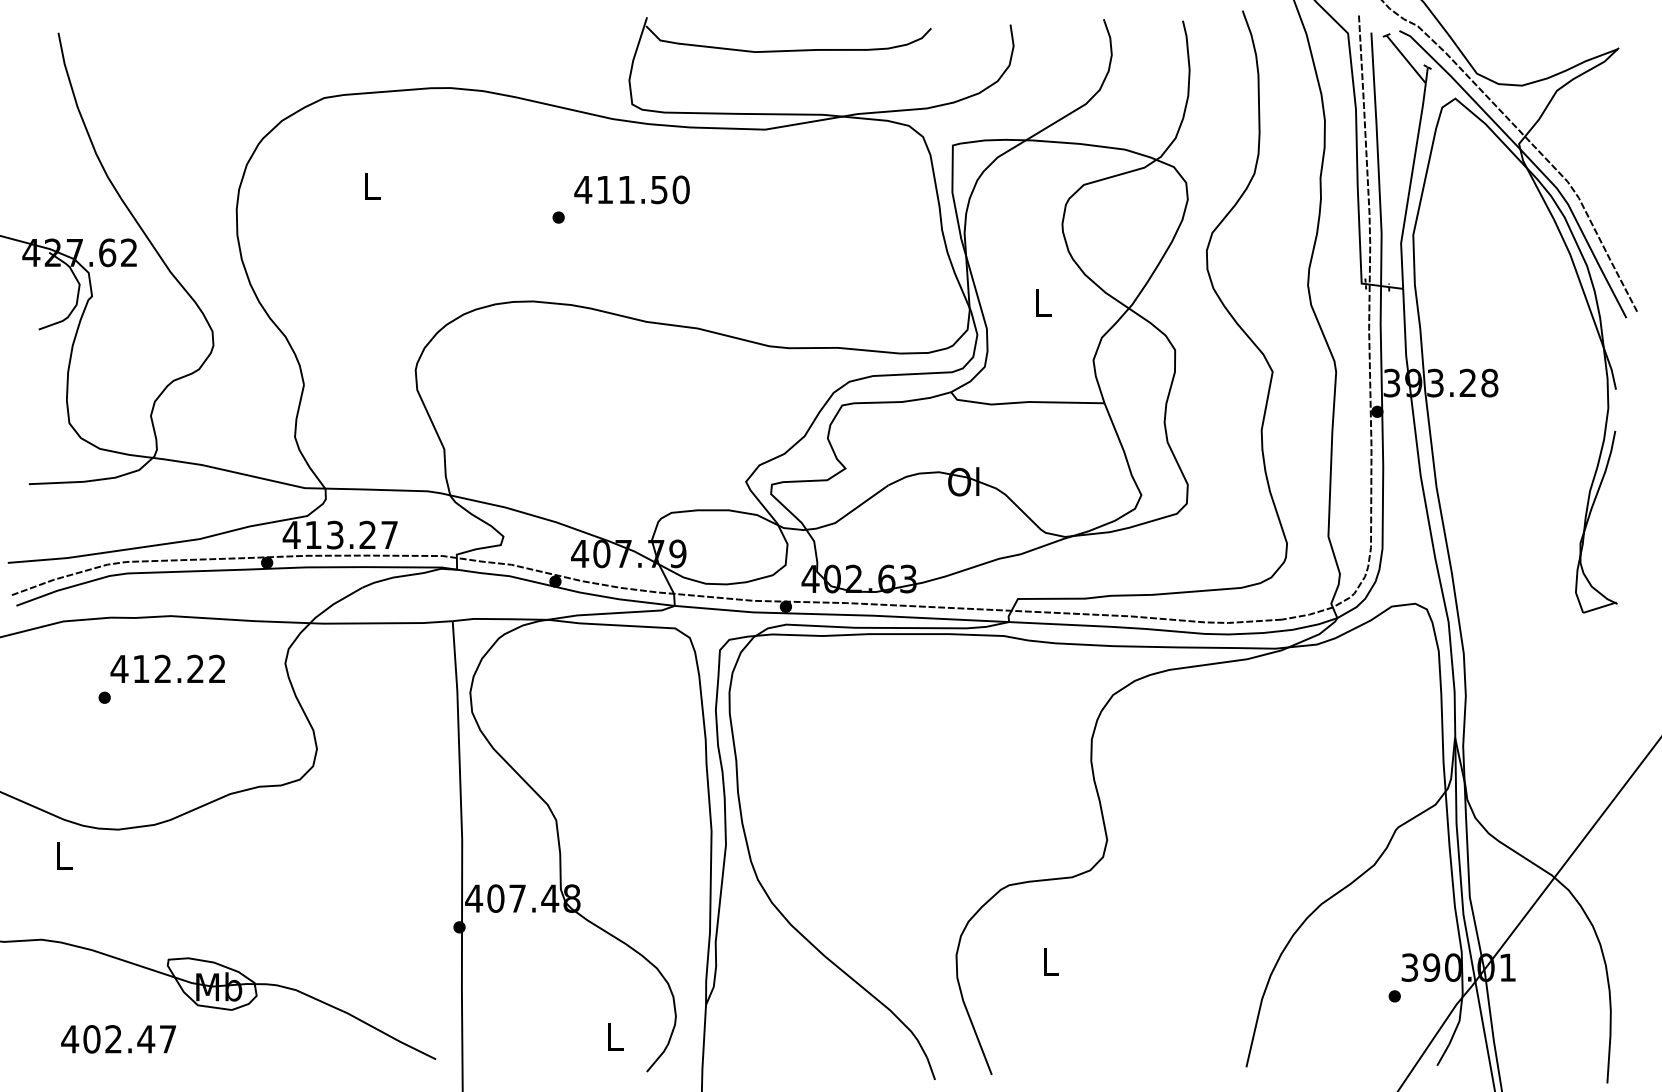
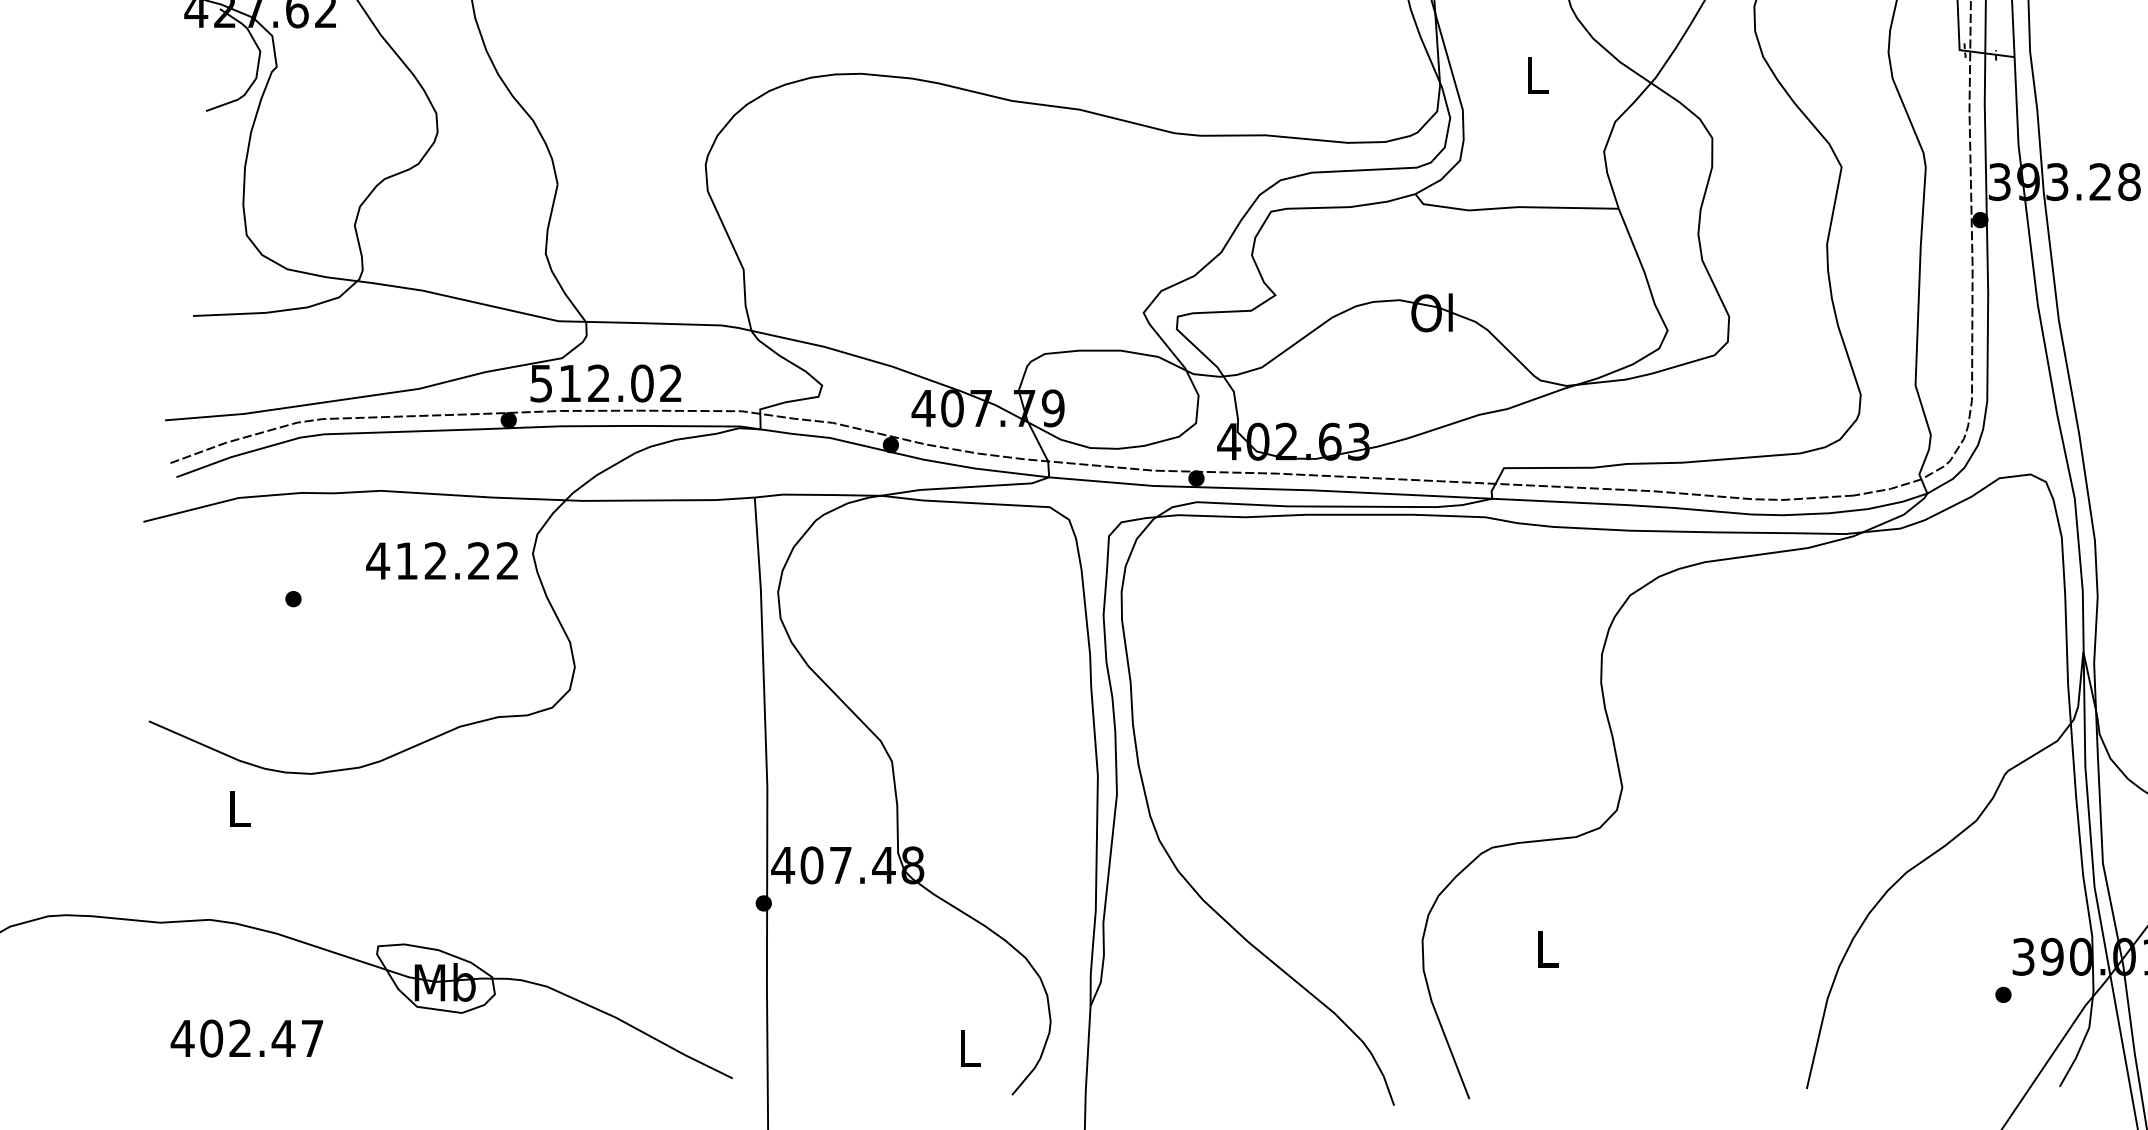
text: (339, 534) -> (604, 382), 413.27 -> 512.02
text: (167, 668) -> (441, 560), moved
text: (118, 1039) -> (246, 1038), moved

